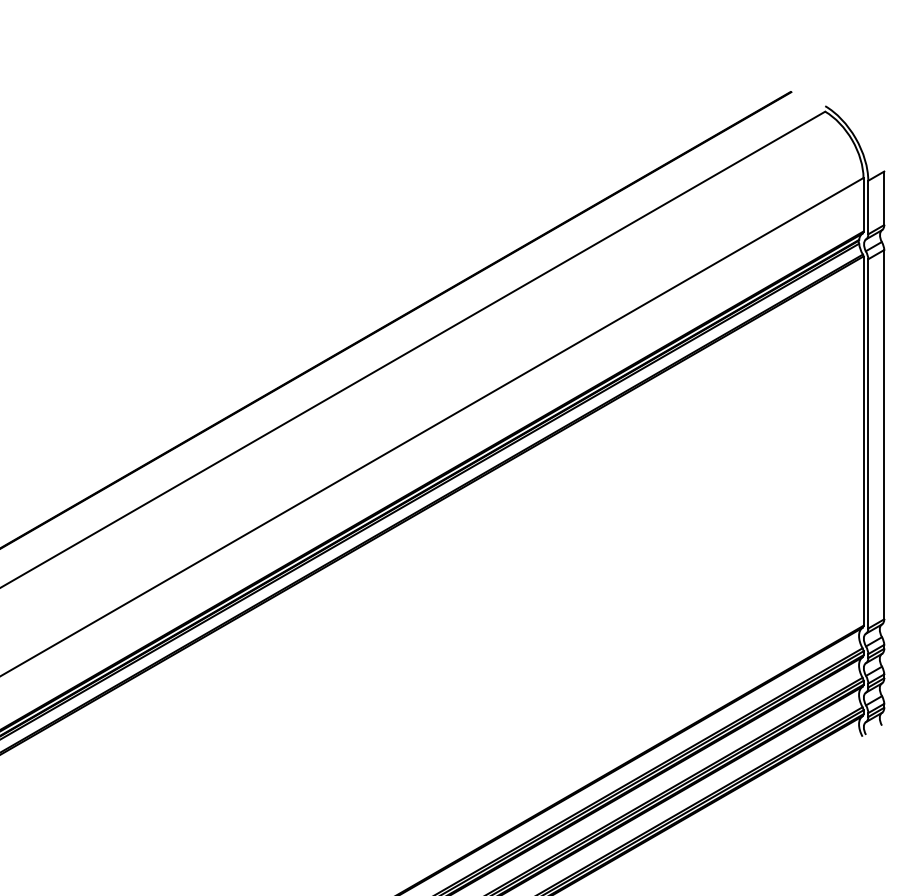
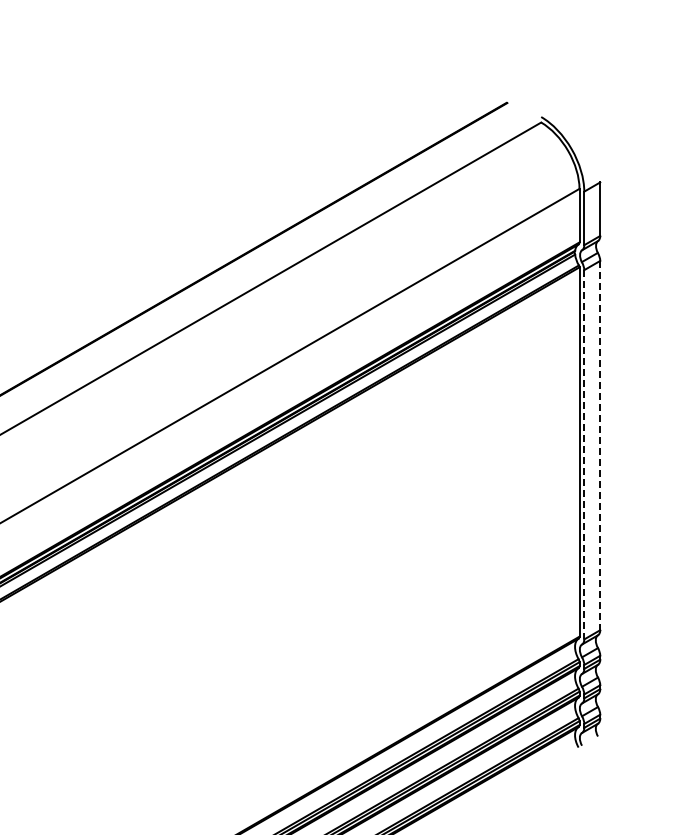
line: (884, 434) -> (600, 445), solid -> dashed
line: (868, 443) -> (584, 454), solid -> dashed

